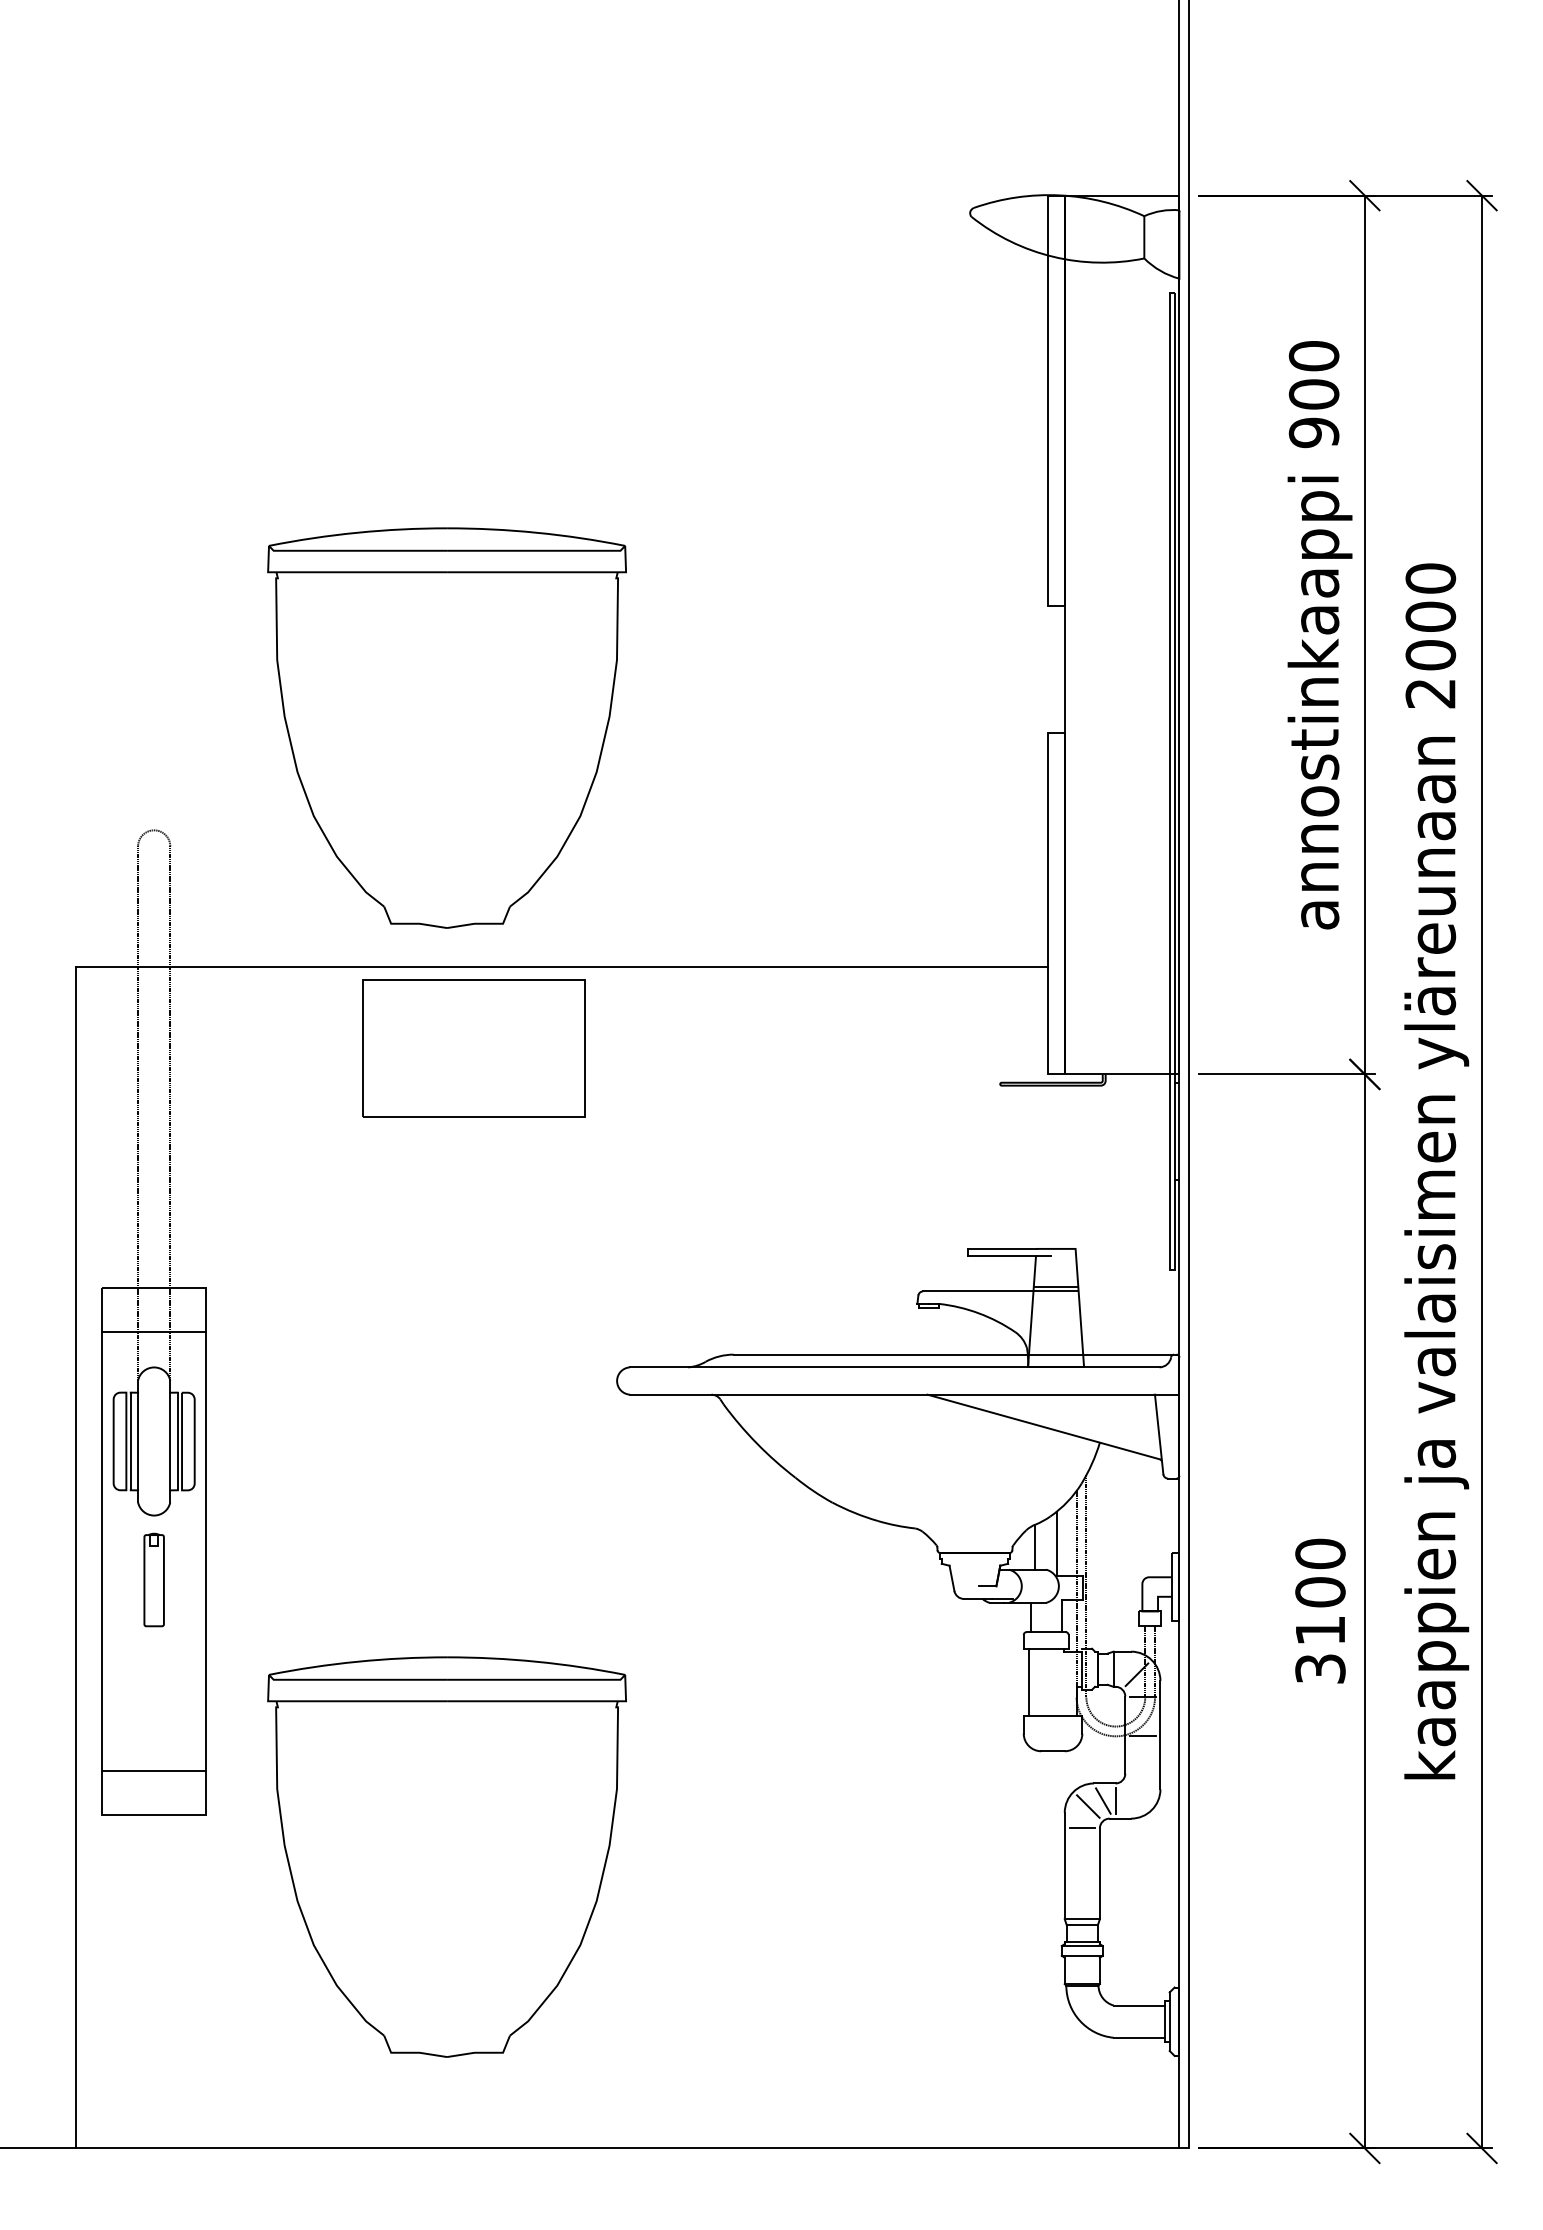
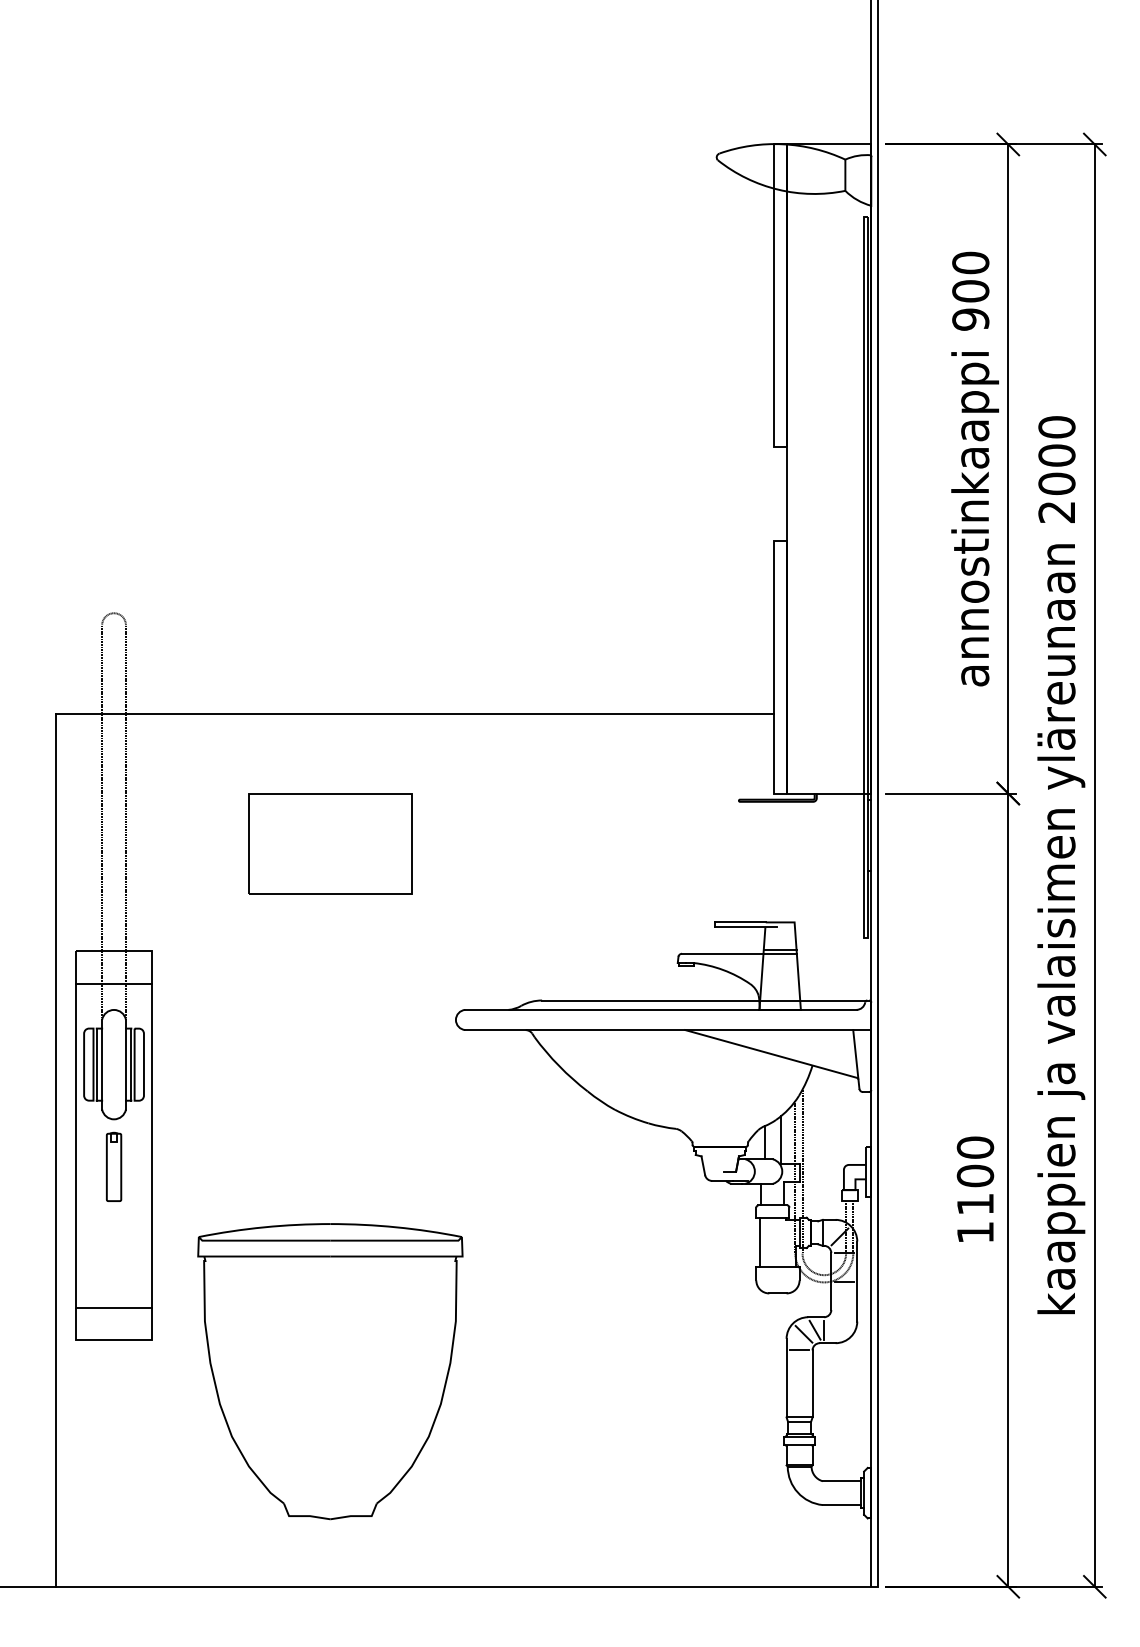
part: (446, 727) -> (329, 537), removed
part: (473, 1048) -> (329, 843), moved
text: (1320, 1668) -> (975, 1232), 3100 -> 1100

